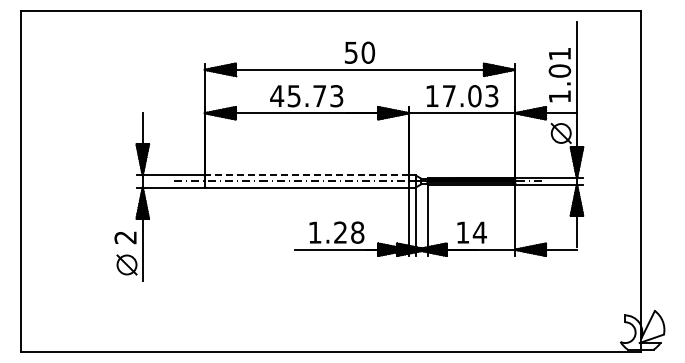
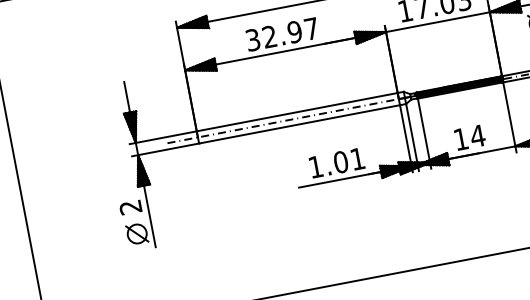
text: (306, 96) -> (281, 34), 45.73 -> 32.97
line: (307, 175) -> (297, 112), dashed -> solid
text: (349, 232) -> (349, 160), 1.28 -> 1.01

